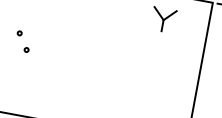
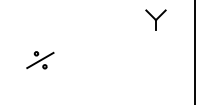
line: (22, 41) -> (40, 60), added

